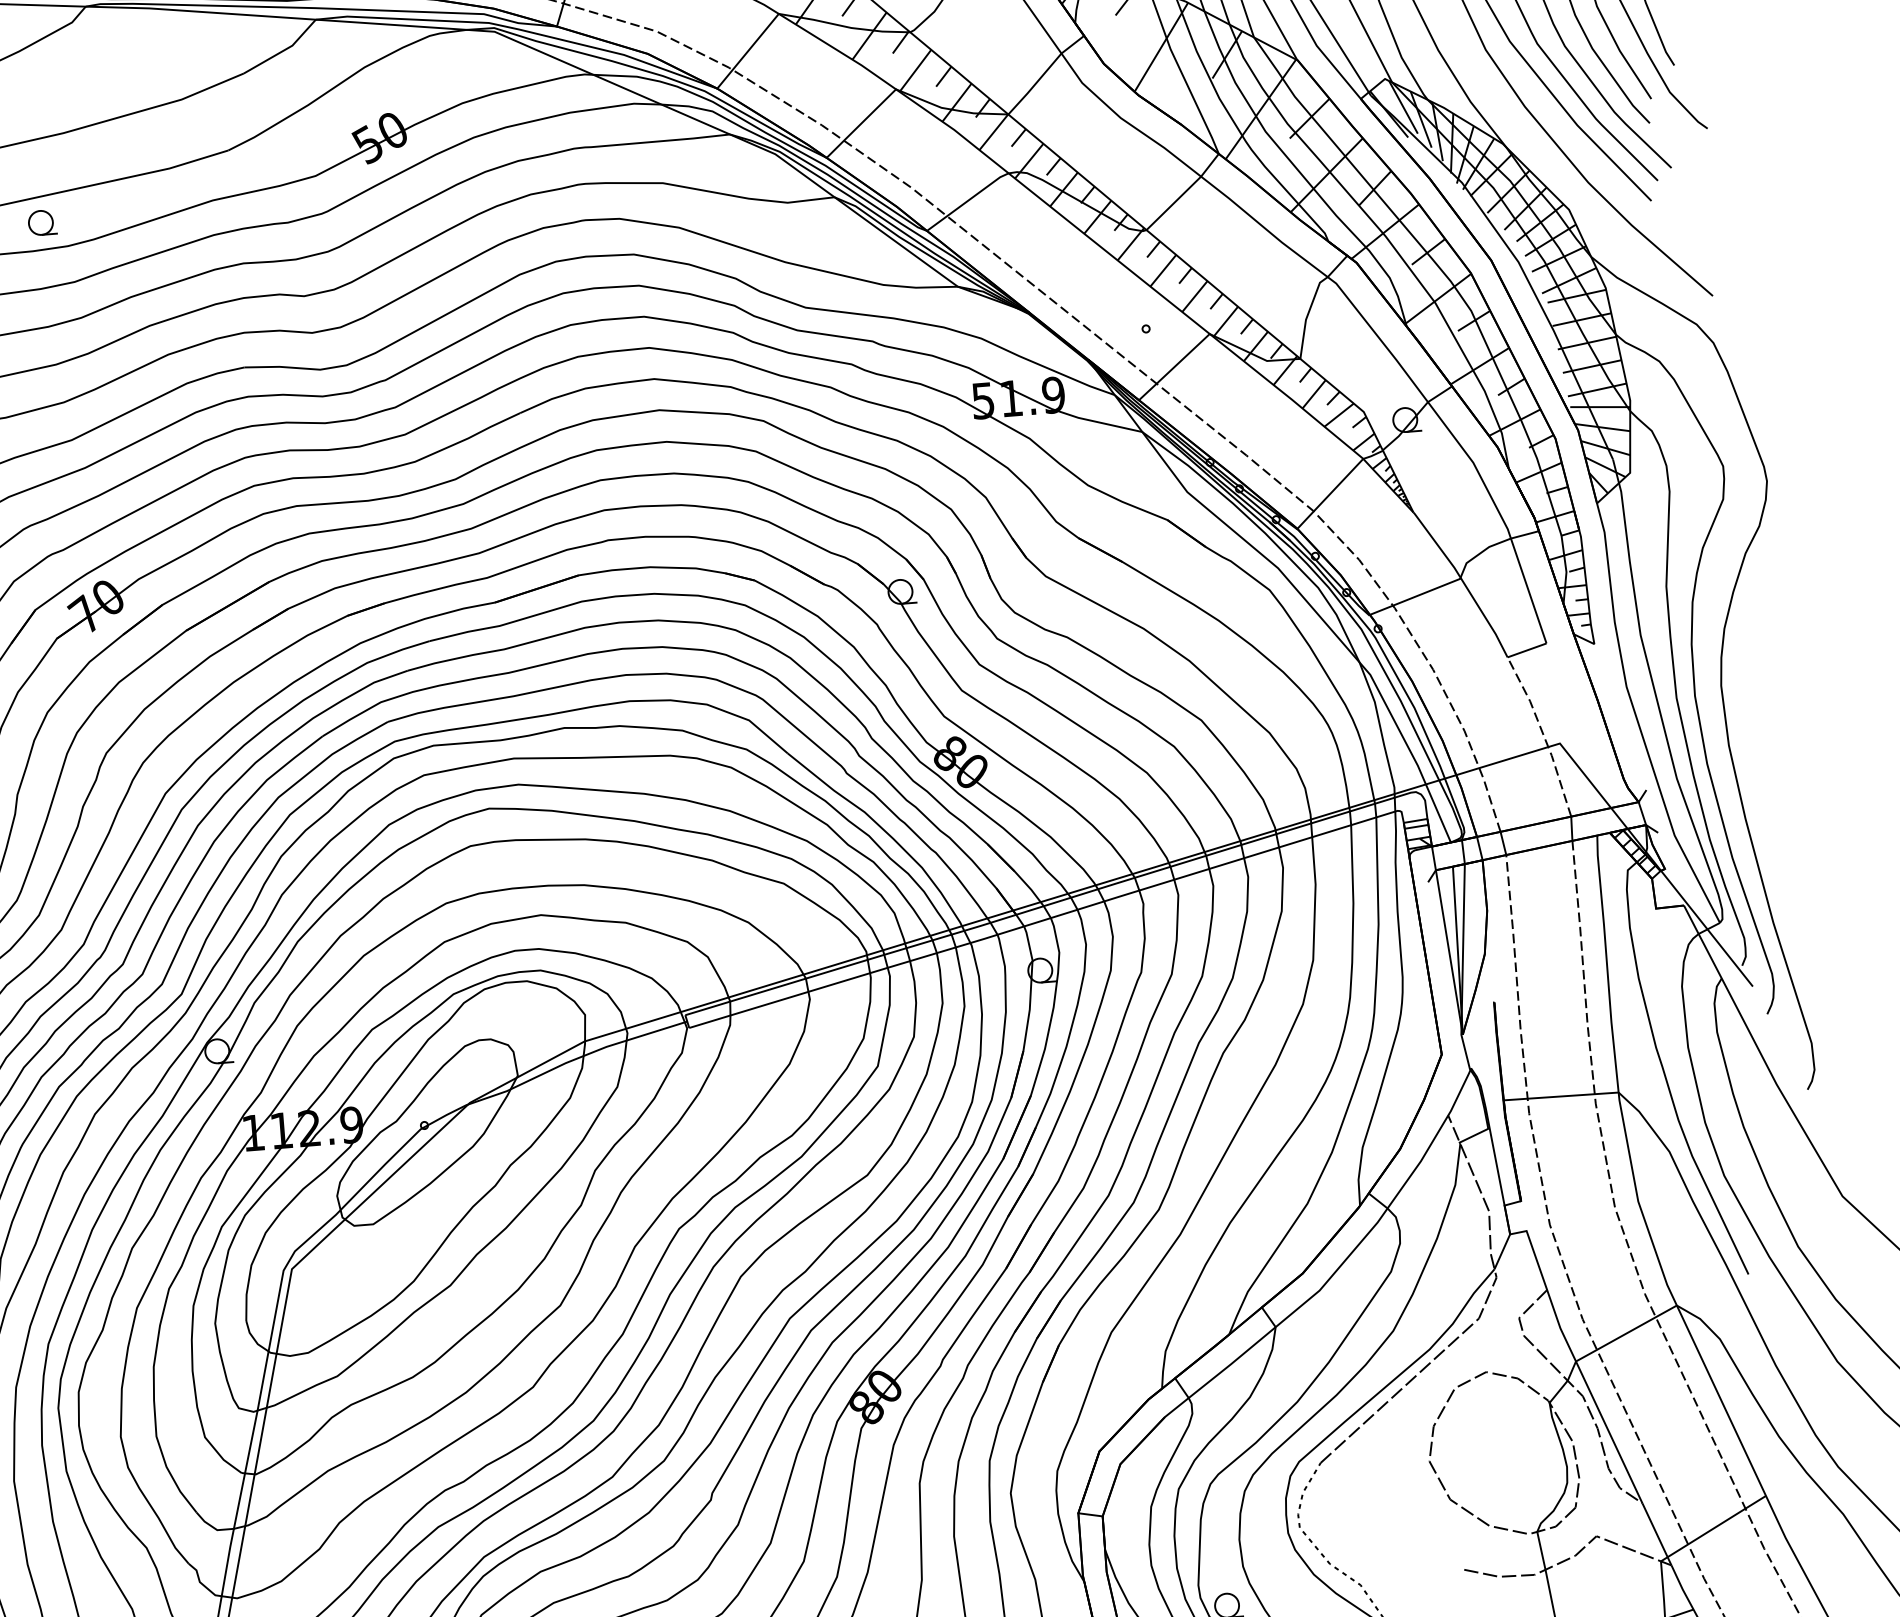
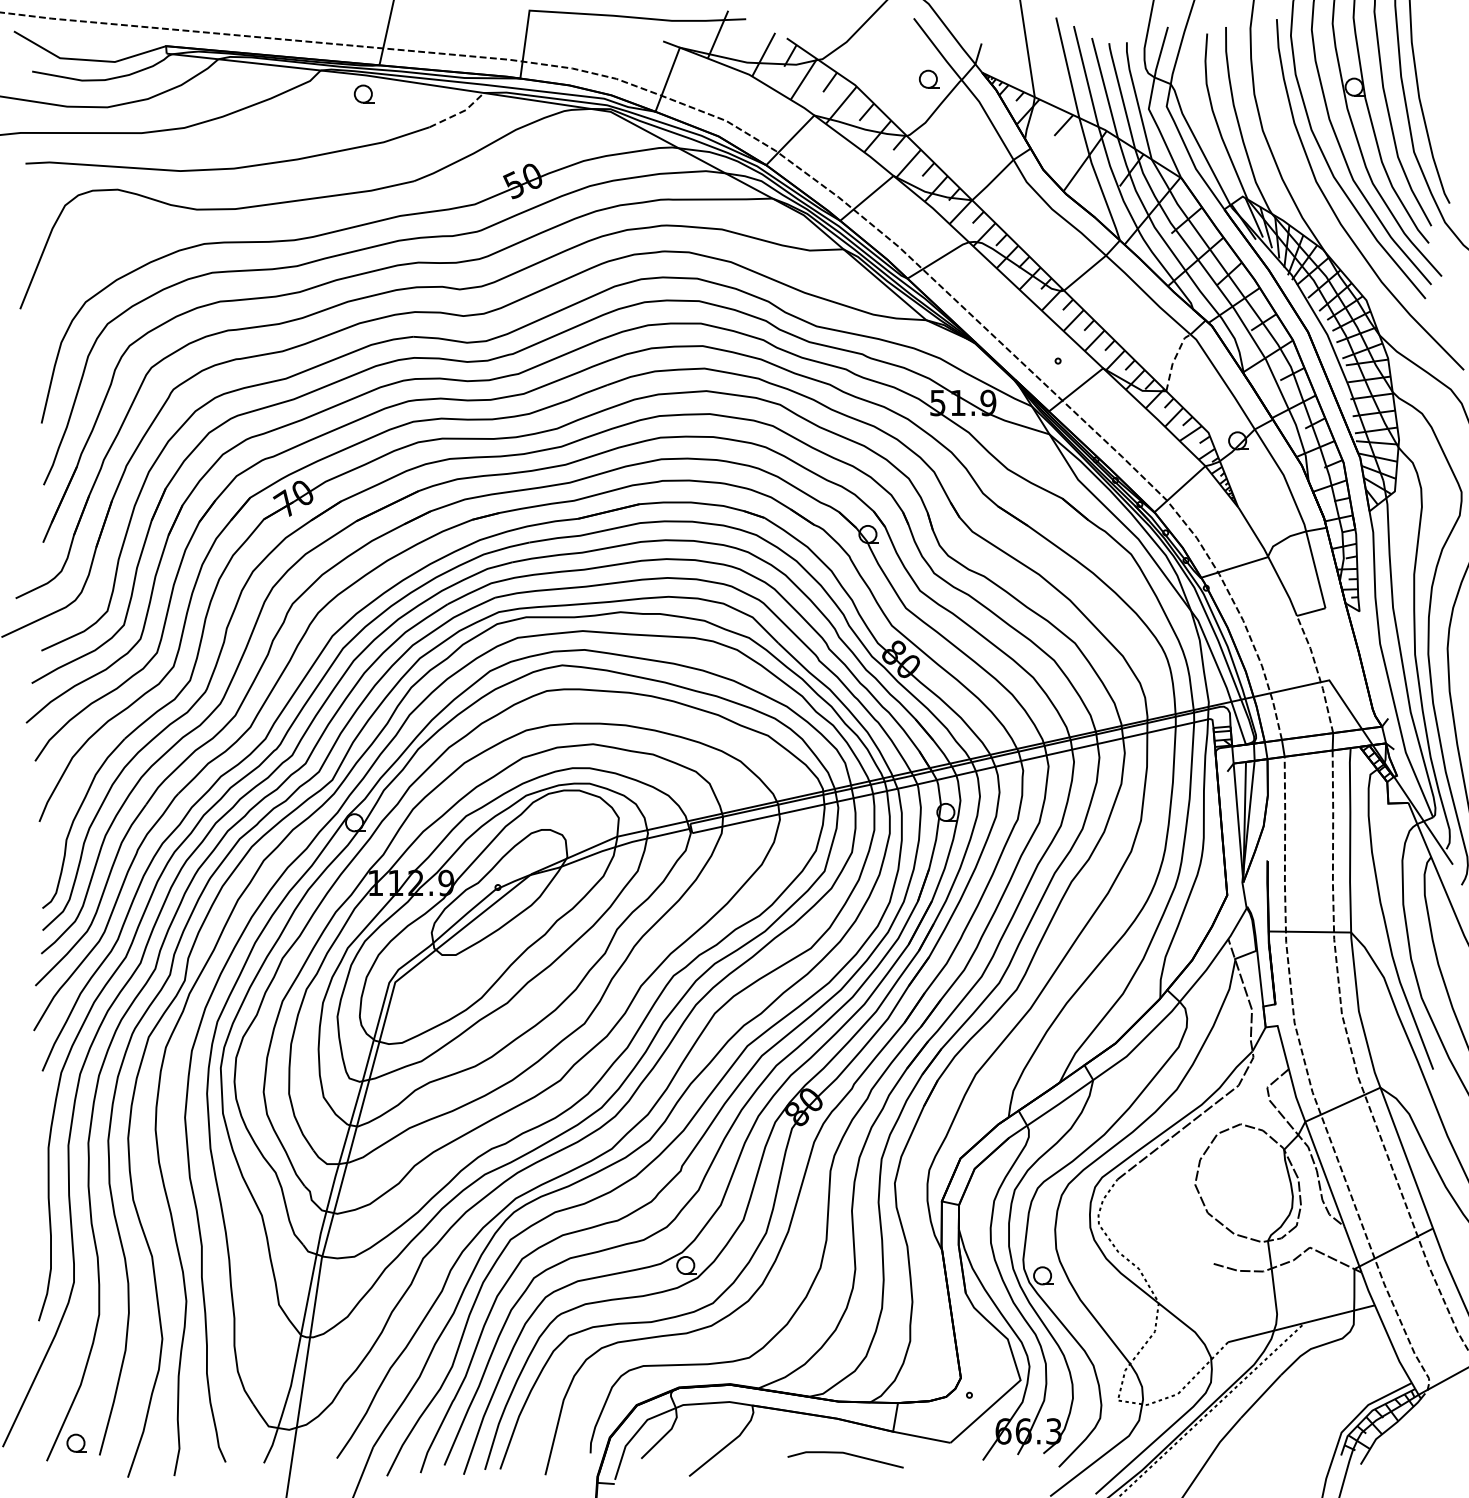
line: (284, 50) -> (459, 113), solid -> dashed
part: (41, 222) -> (363, 93), moved
line: (1308, 315) -> (1174, 360), solid -> dashed

